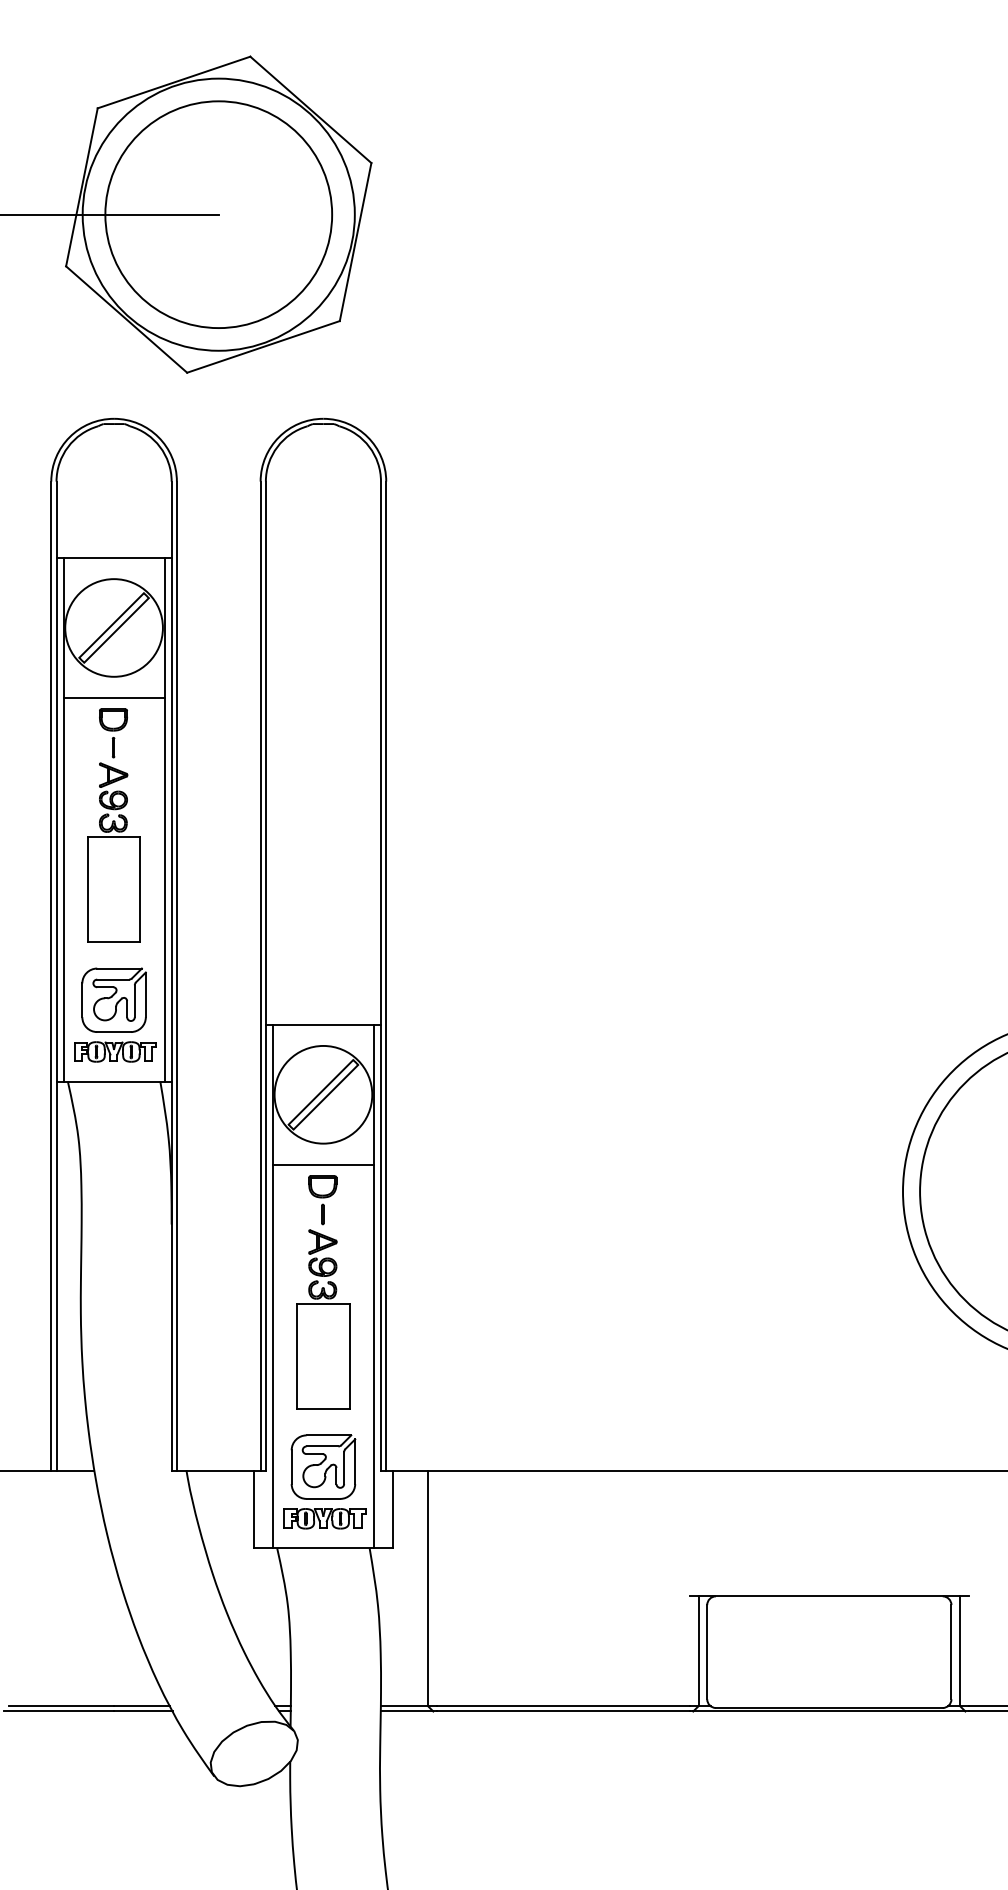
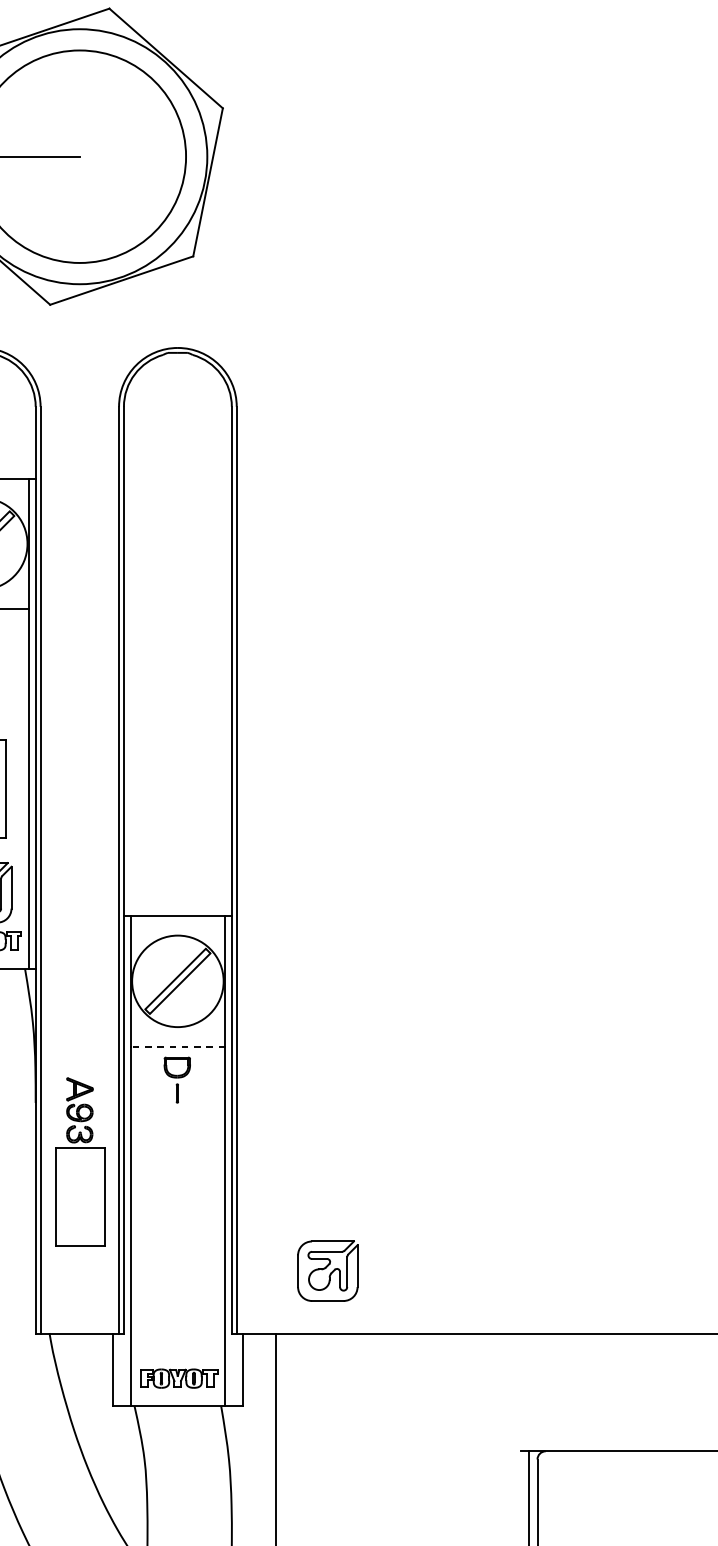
line: (323, 1164) -> (177, 1046), solid -> dashed
part: (323, 1319) -> (80, 1161), moved
part: (323, 1466) -> (327, 1270), moved

